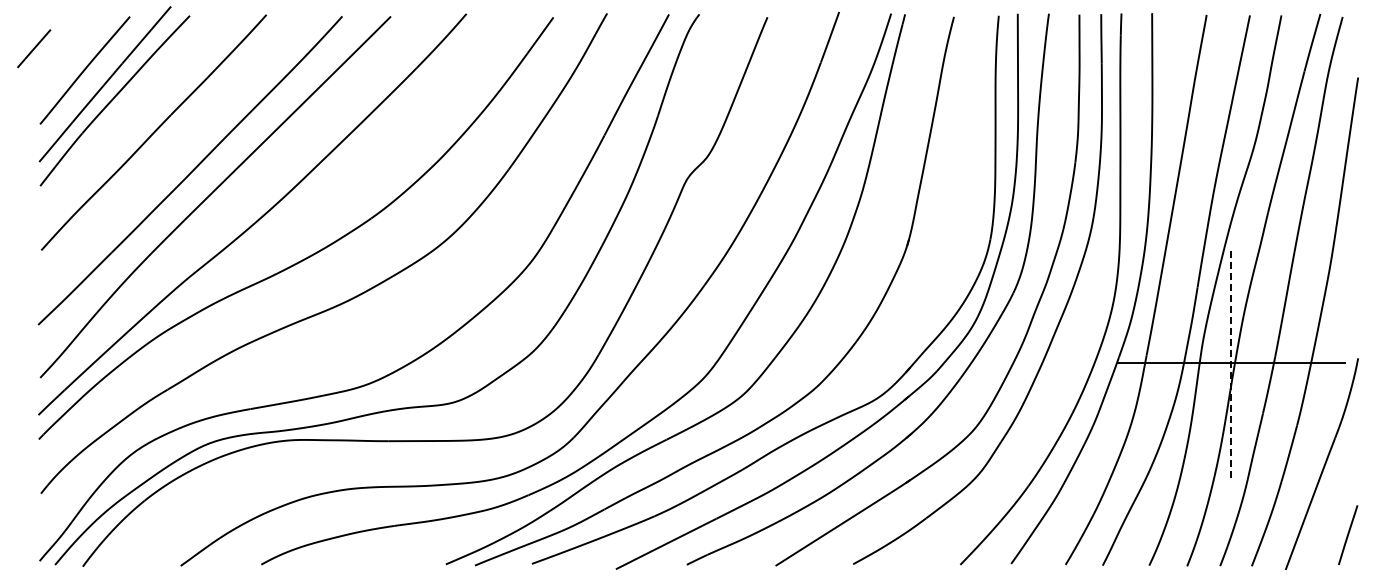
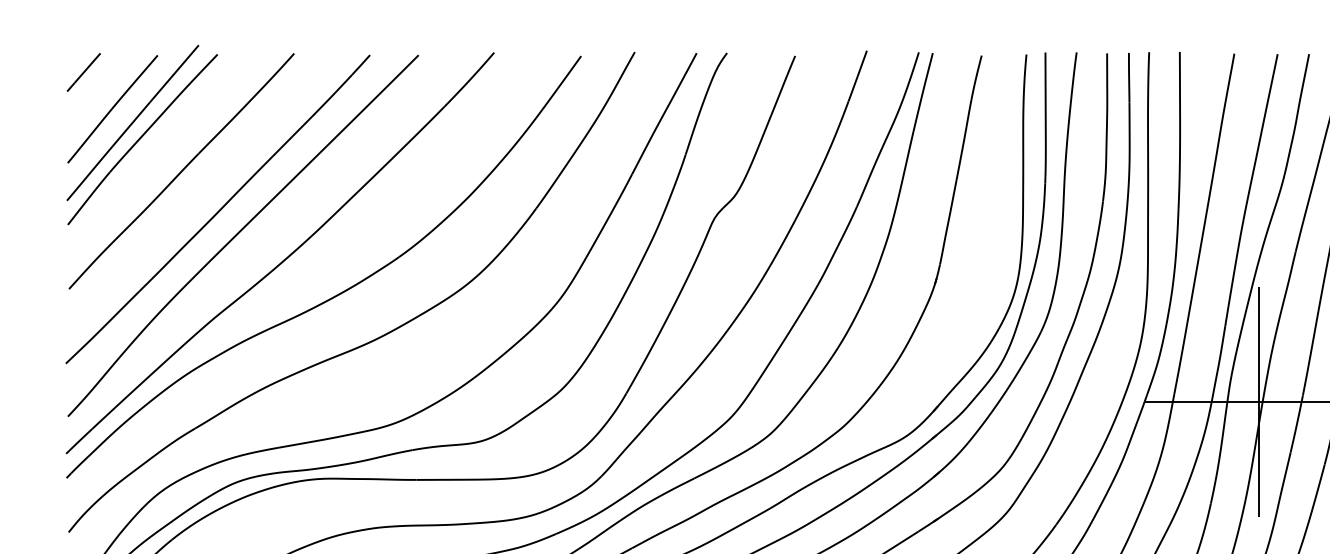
line: (34, 48) -> (84, 72), moved
line: (1231, 363) -> (1259, 402), dashed -> solid

